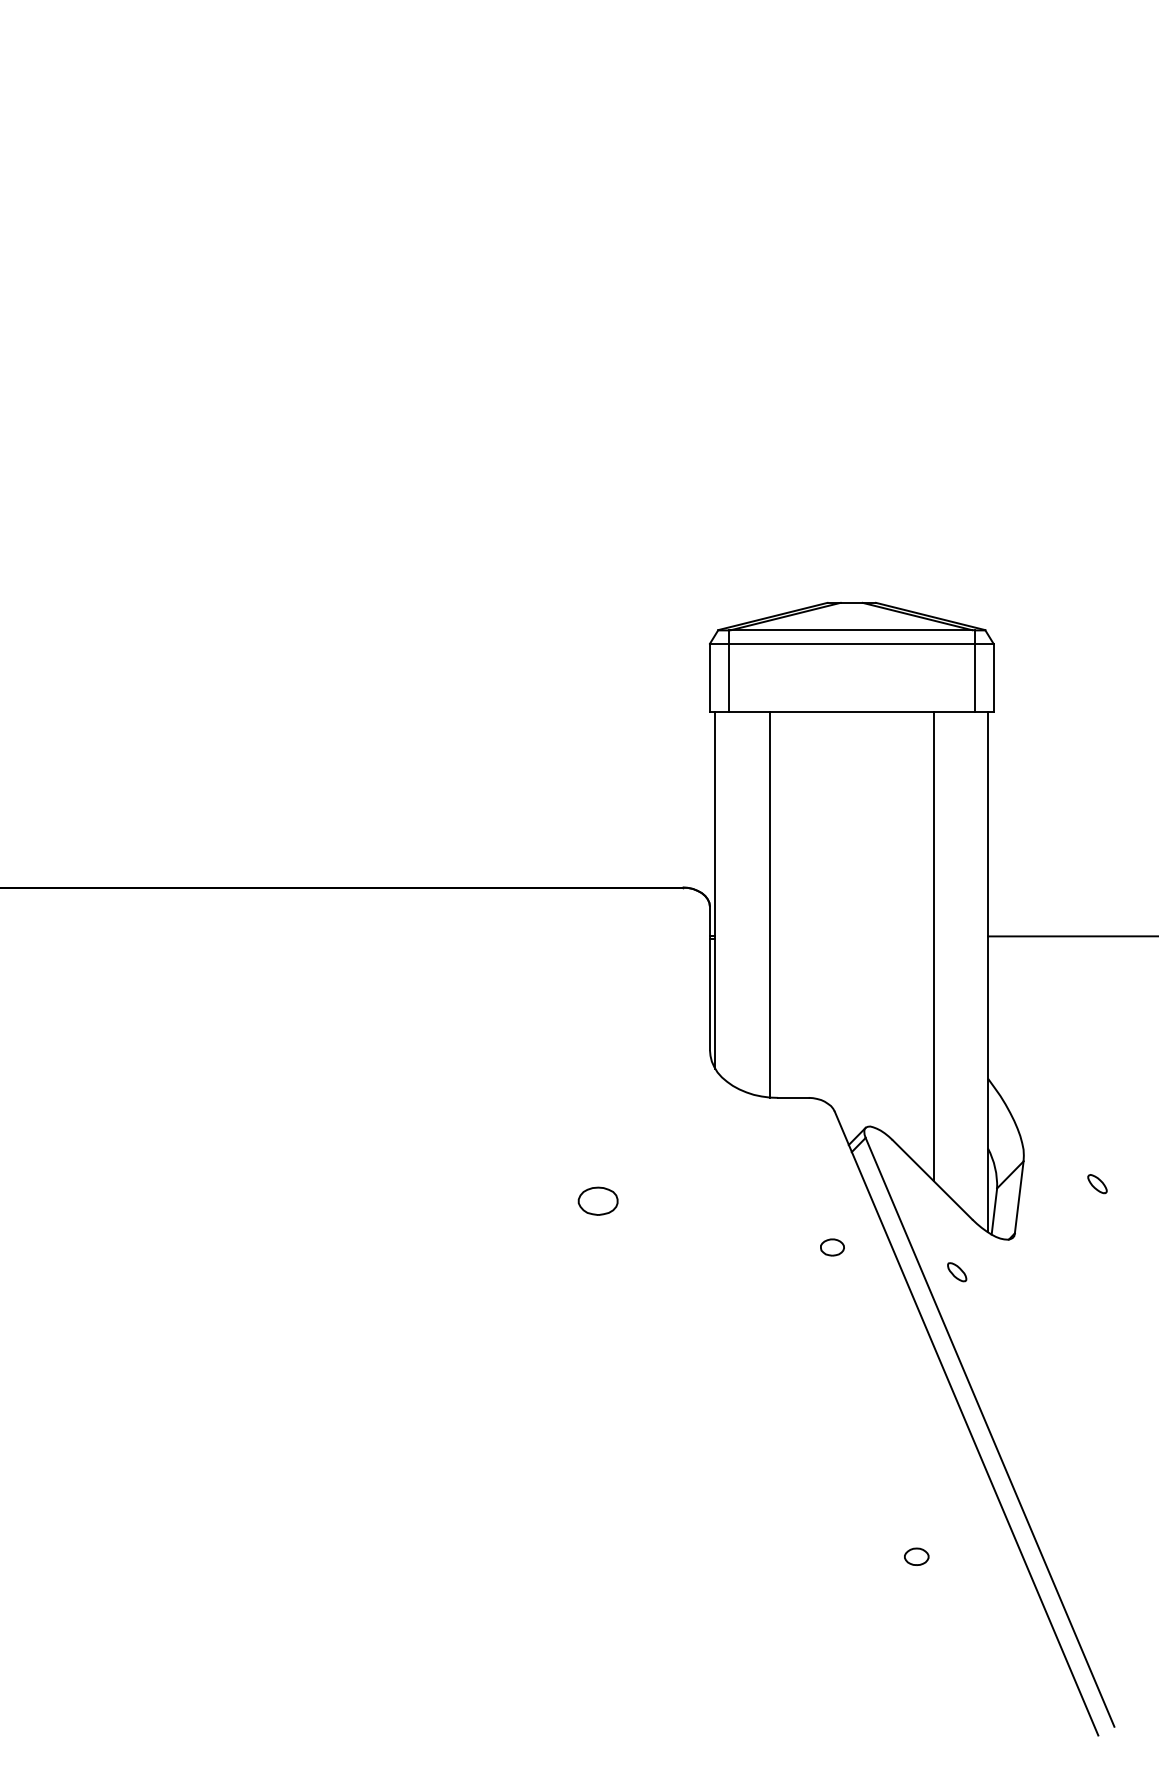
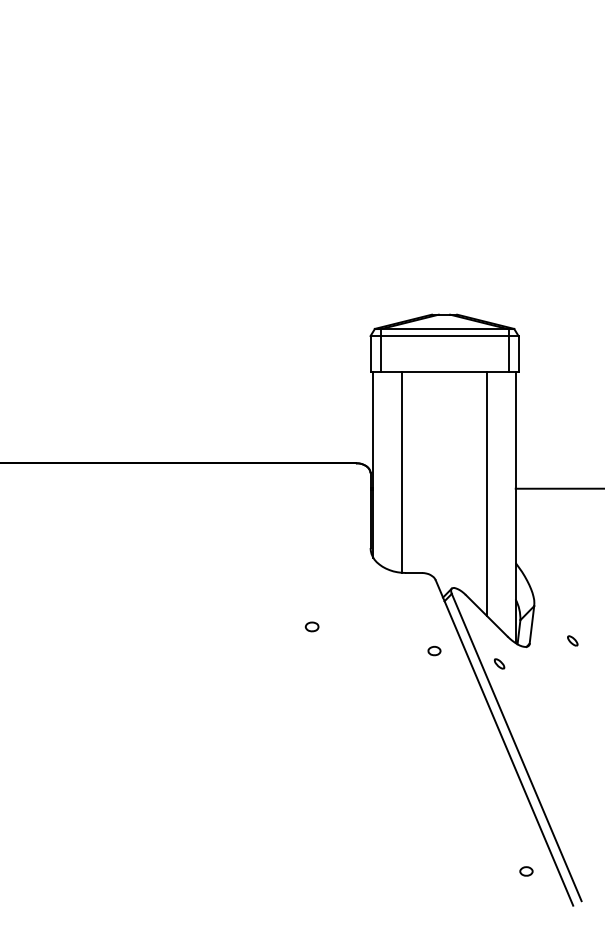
part: (1096, 1183) -> (572, 640), moved
part: (596, 1200) -> (311, 626), size x0.62
part: (916, 1556) -> (526, 871), moved

